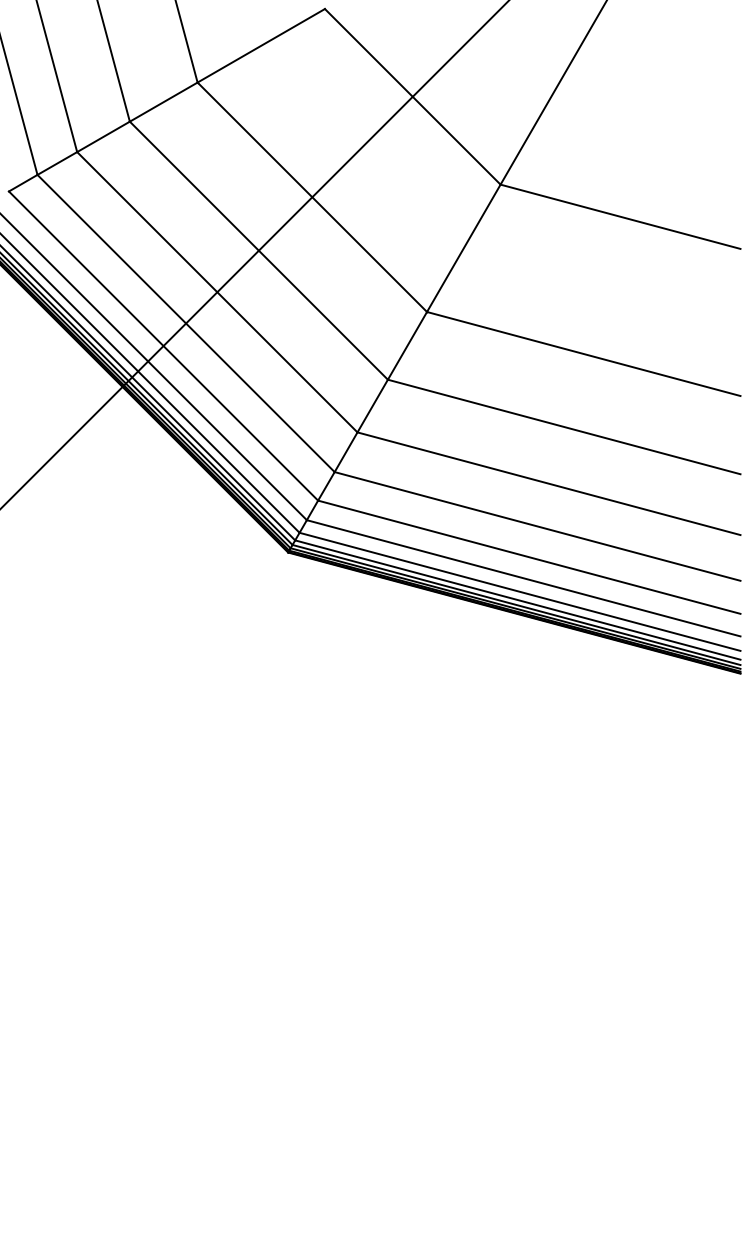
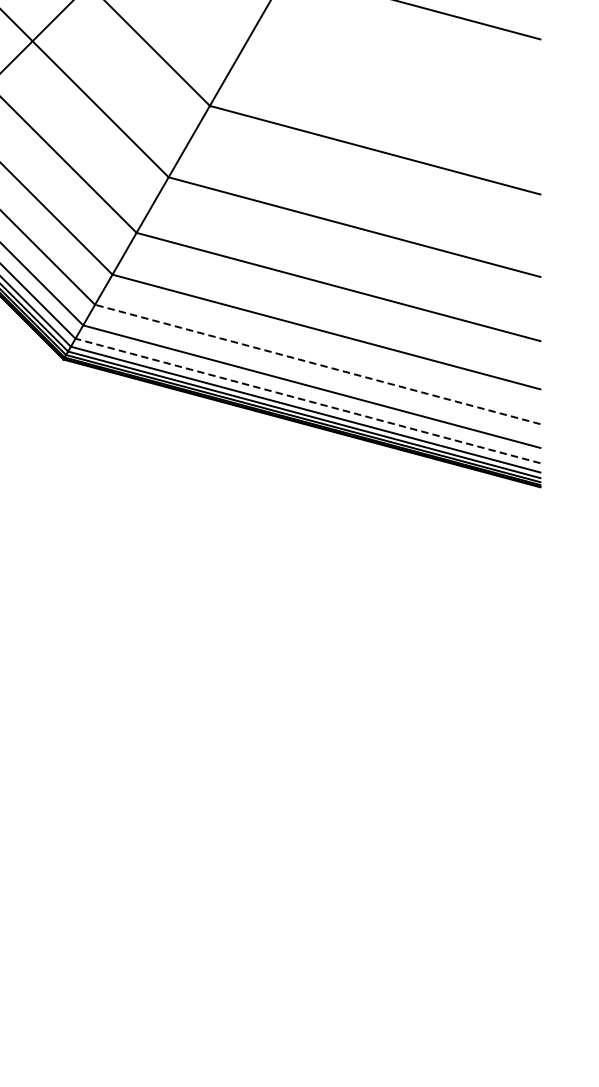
line: (529, 557) -> (317, 364), solid -> dashed
line: (519, 591) -> (307, 400), solid -> dashed

